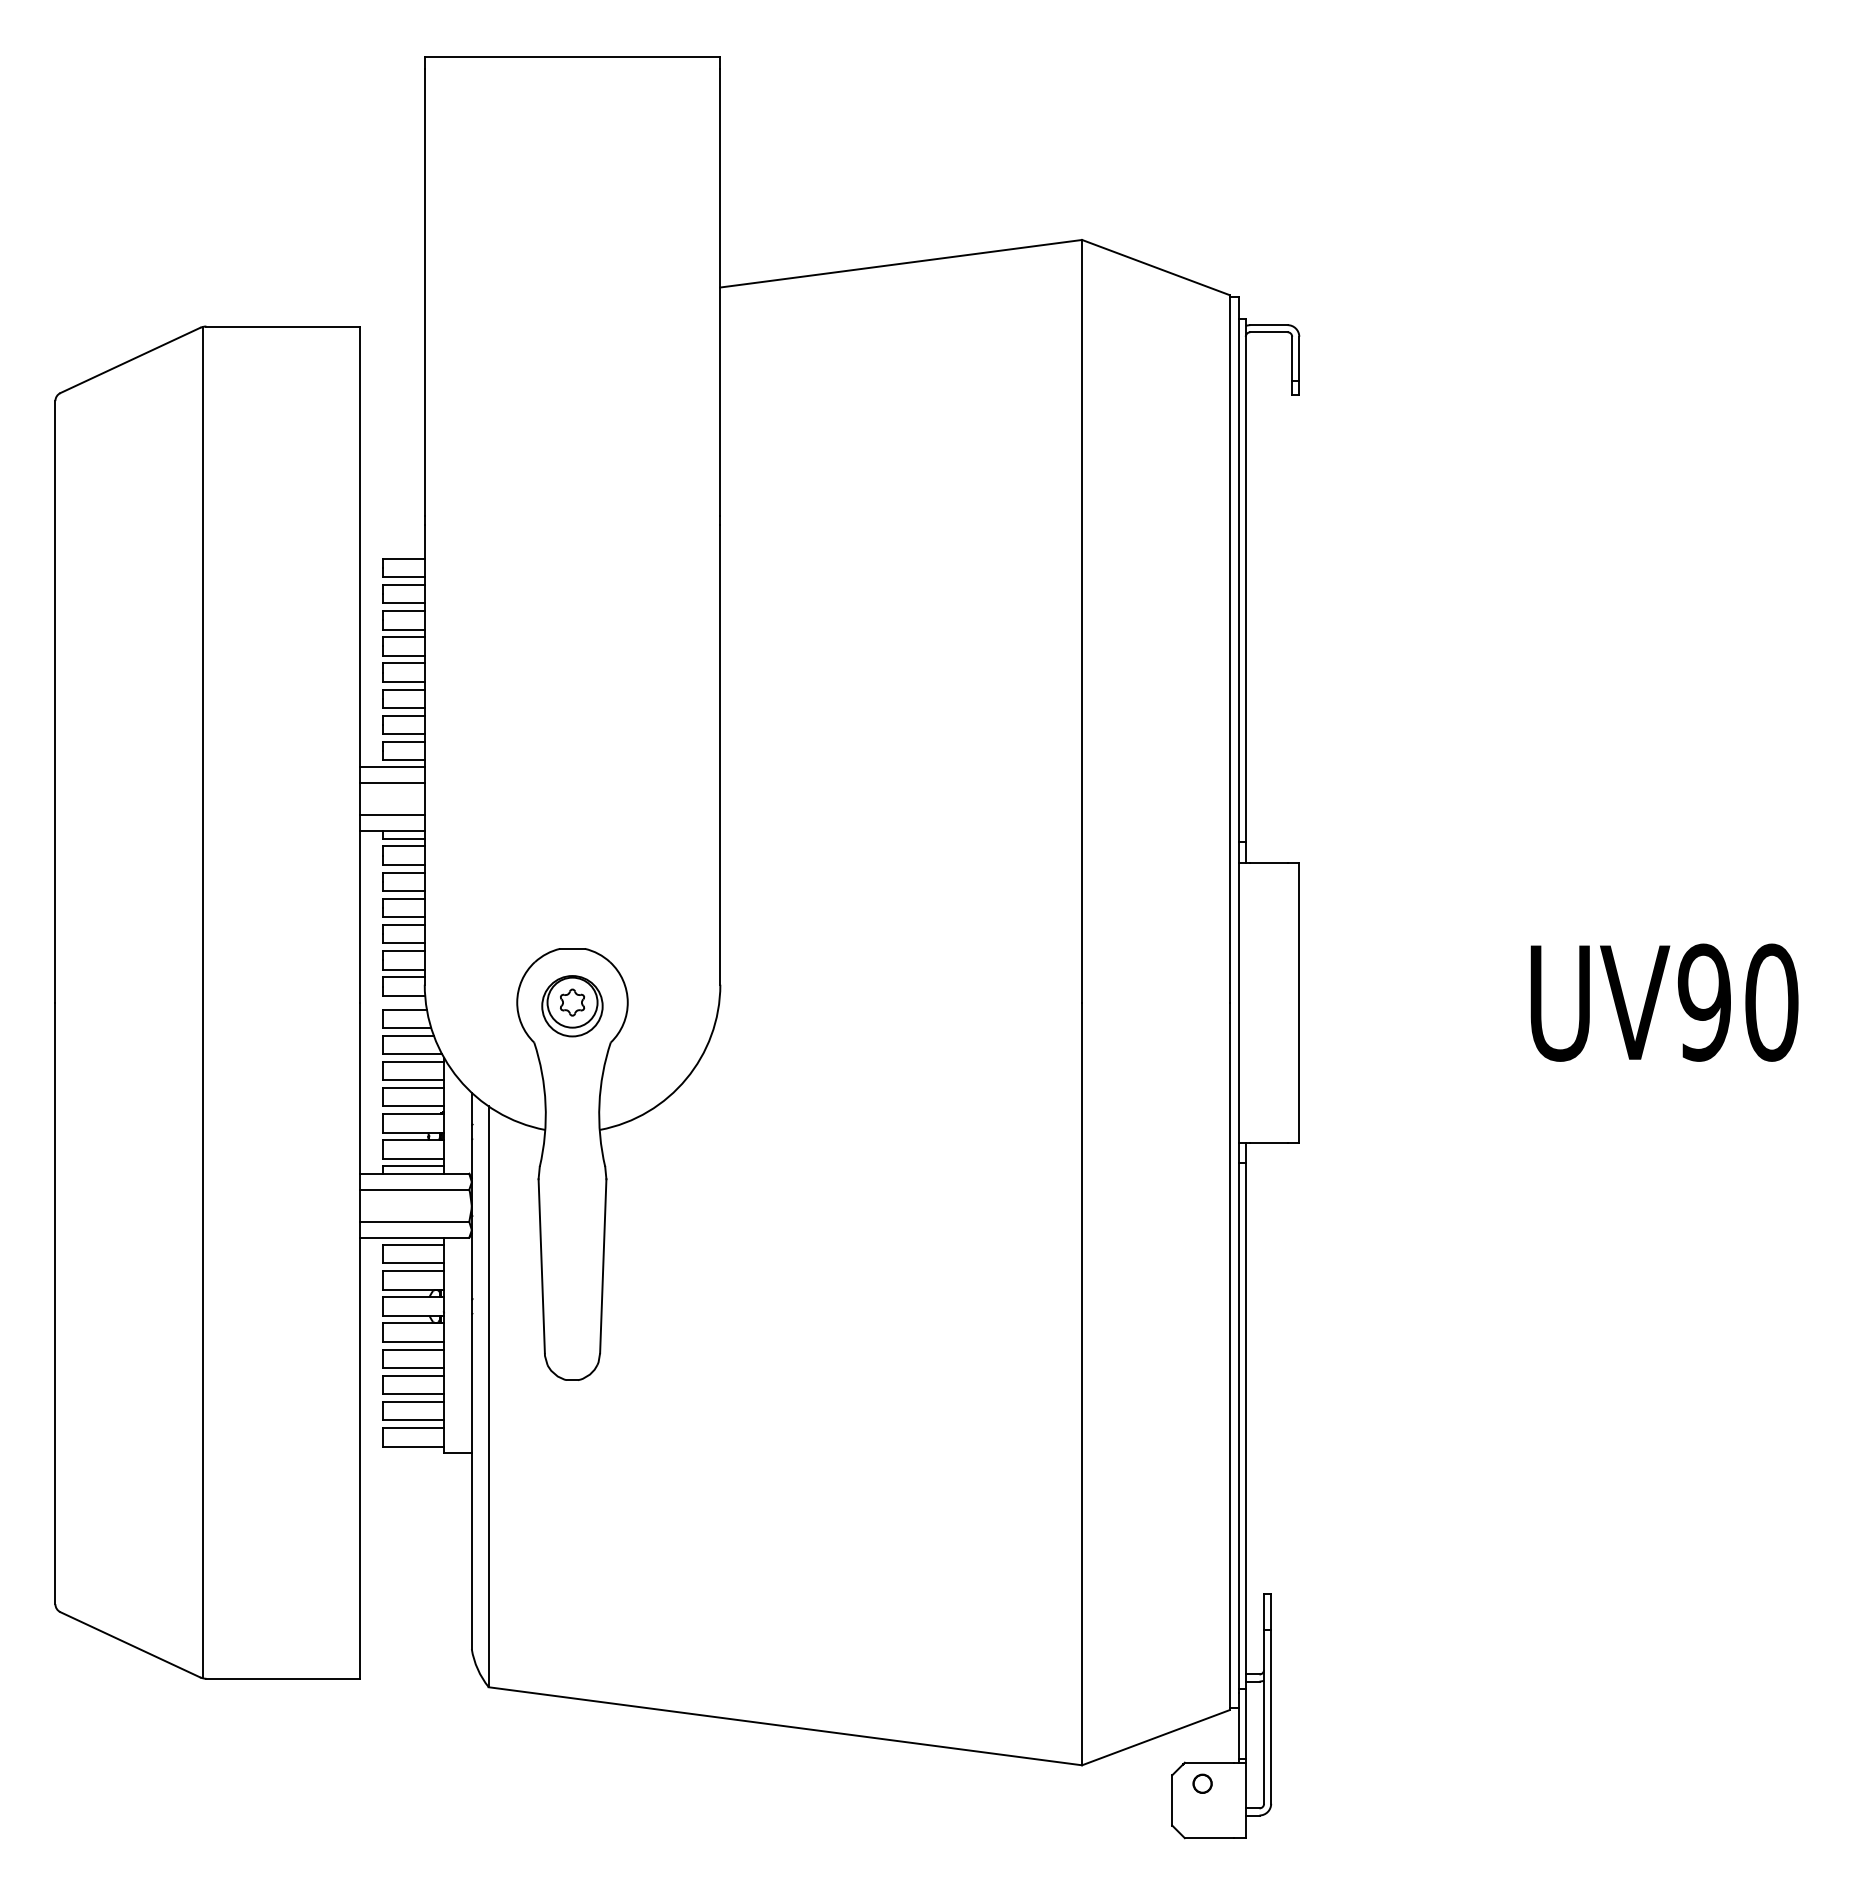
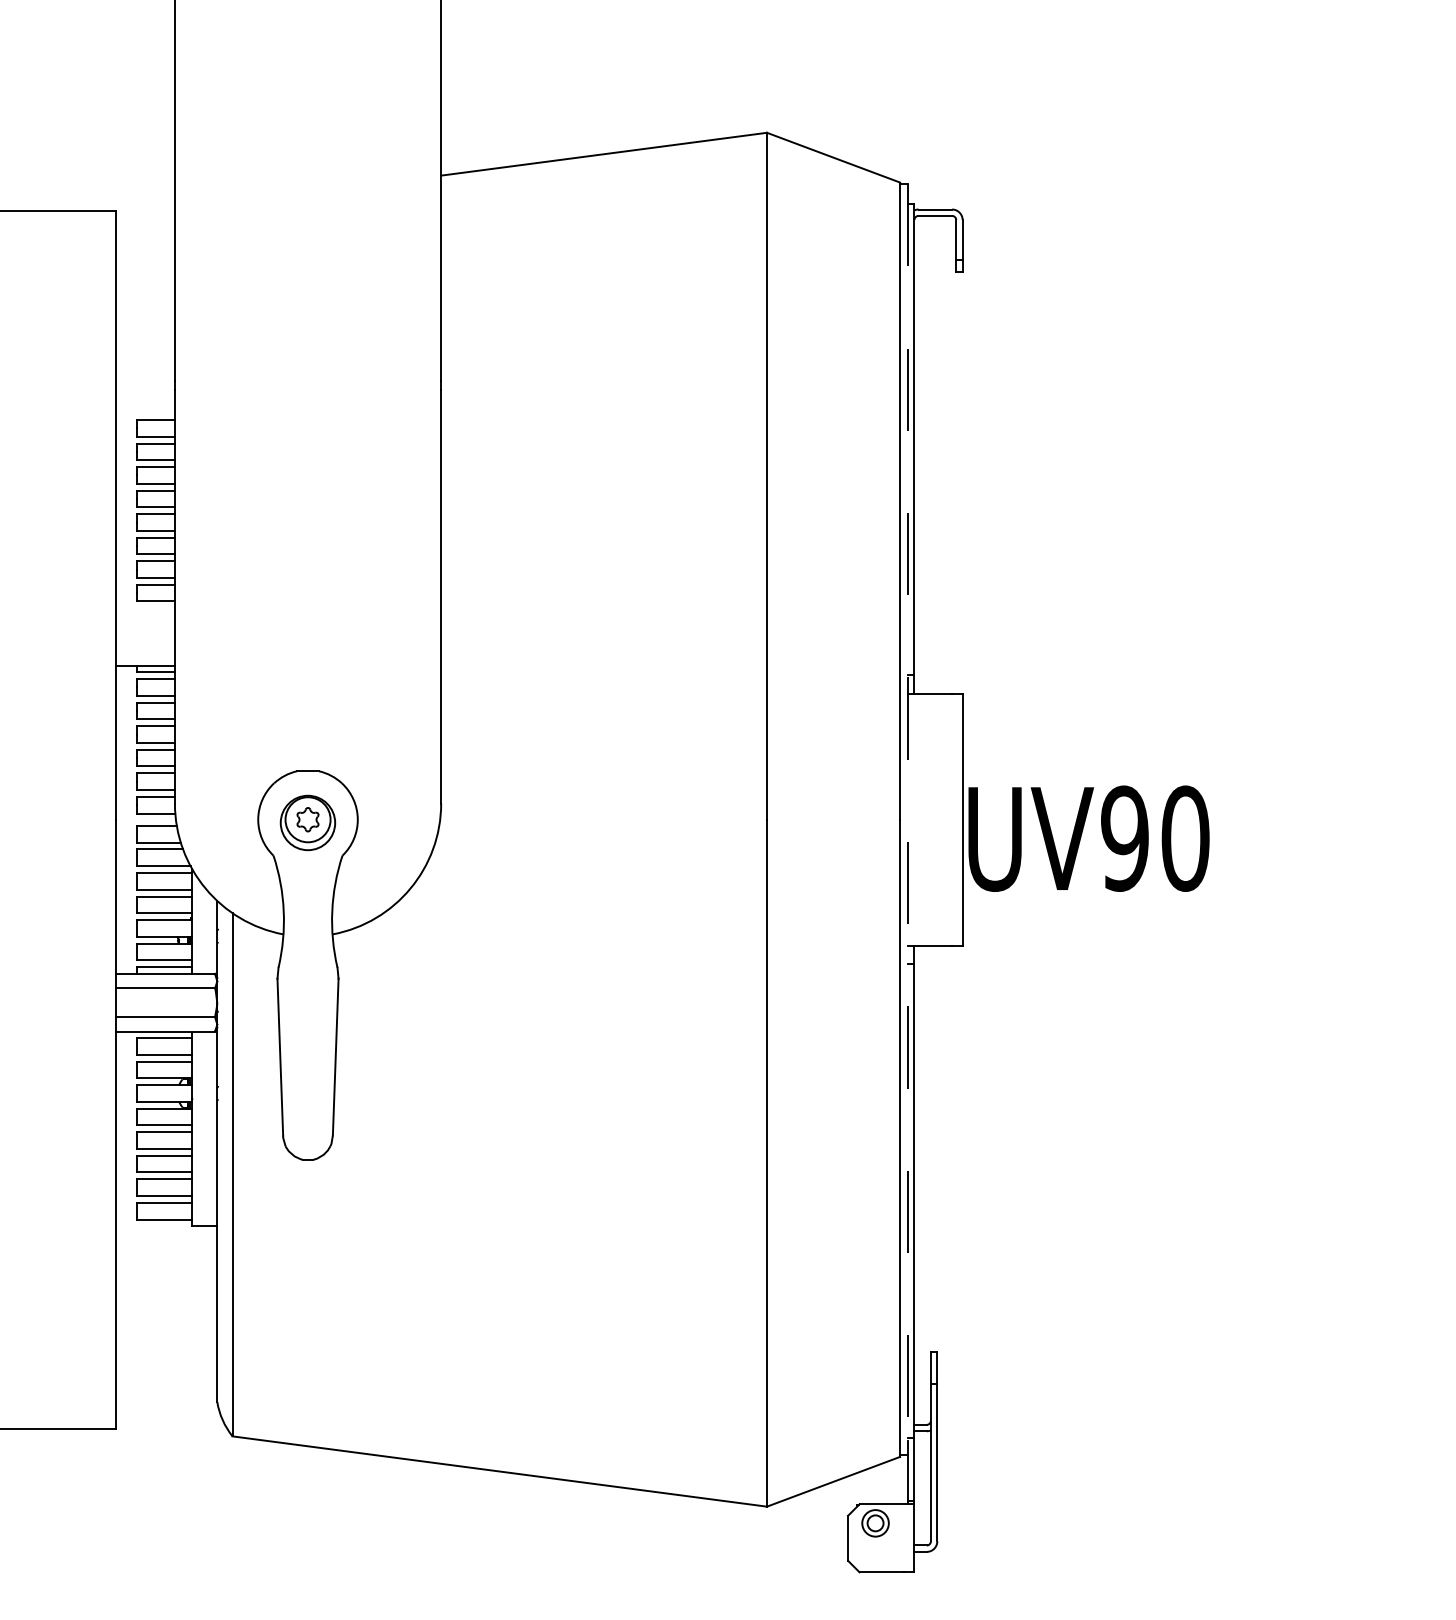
line: (391, 767) -> (144, 607), removed
line: (391, 783) -> (144, 622), removed
line: (391, 815) -> (144, 651), removed
line: (1238, 994) -> (907, 812), solid -> dashed
text: (1664, 1002) -> (1088, 838), moved
circle: (1202, 1783) -> (875, 1523), size x1.6

